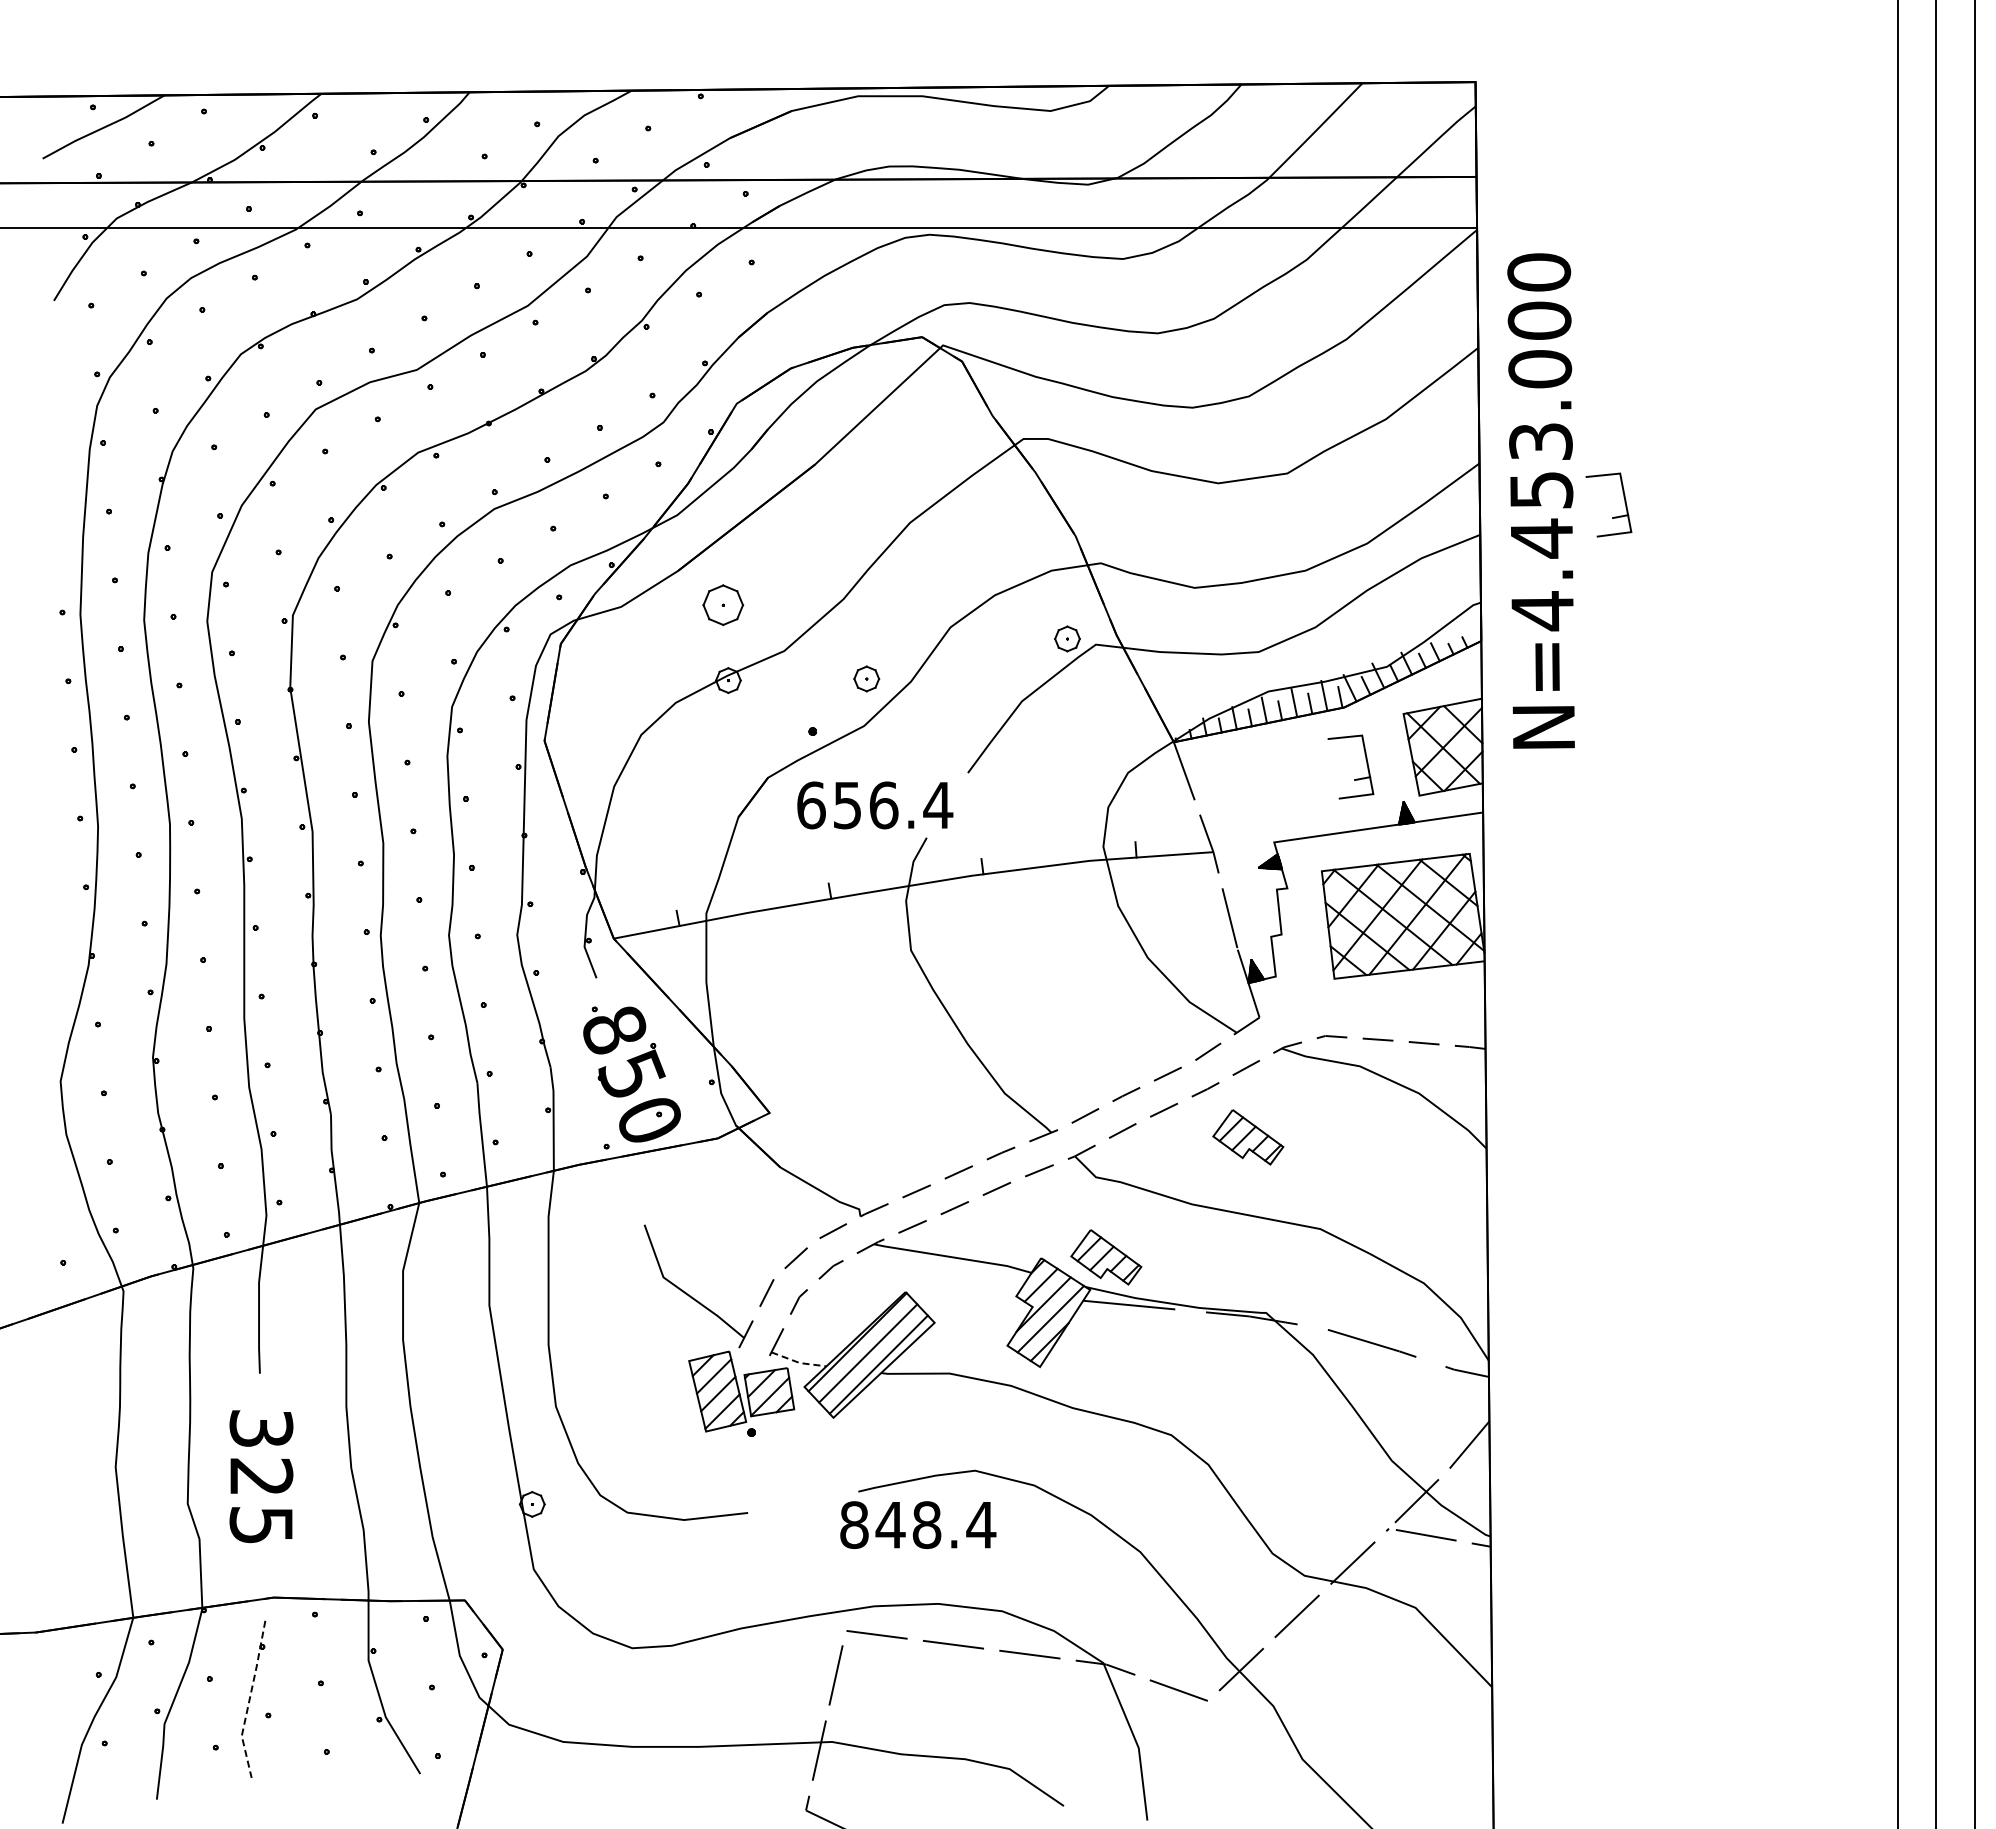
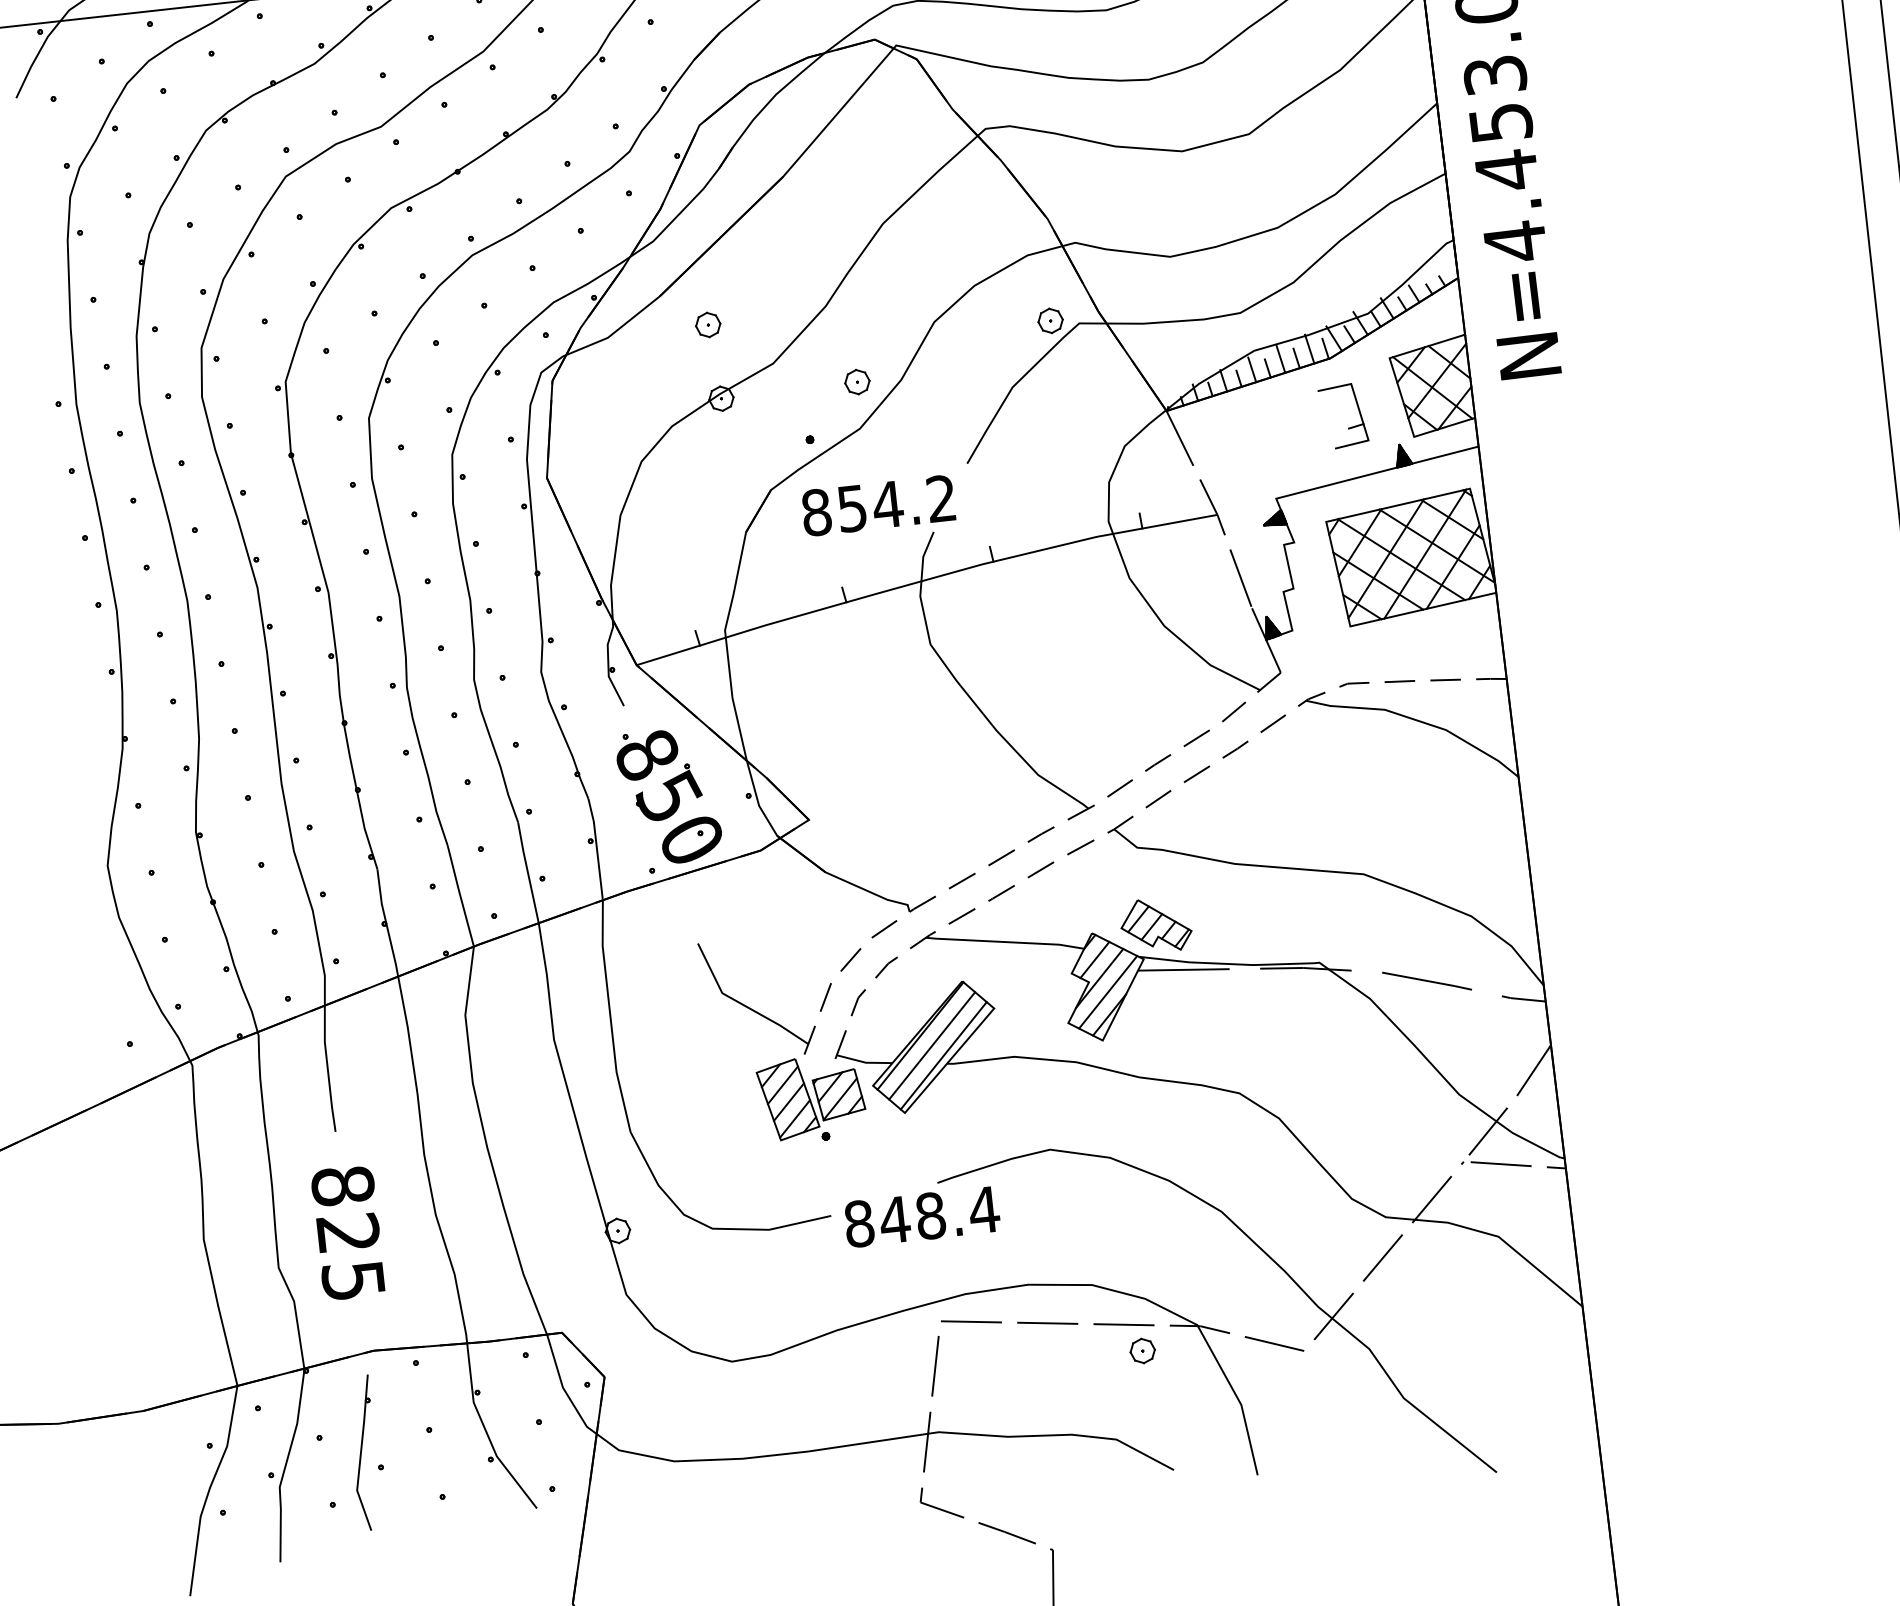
part: (1614, 516) -> (1575, 140), removed
part: (723, 604) -> (708, 324), size x0.62
text: (875, 805) -> (879, 505), 656.4 -> 854.2
part: (1248, 1137) -> (1282, 791), removed
line: (798, 1362) -> (864, 1062), dashed -> solid
text: (261, 1428) -> (343, 1185), 325 -> 825
text: (918, 1524) -> (922, 1216), moved
part: (1045, 1682) -> (1142, 1350), added
line: (249, 1700) -> (360, 1454), dashed -> solid

